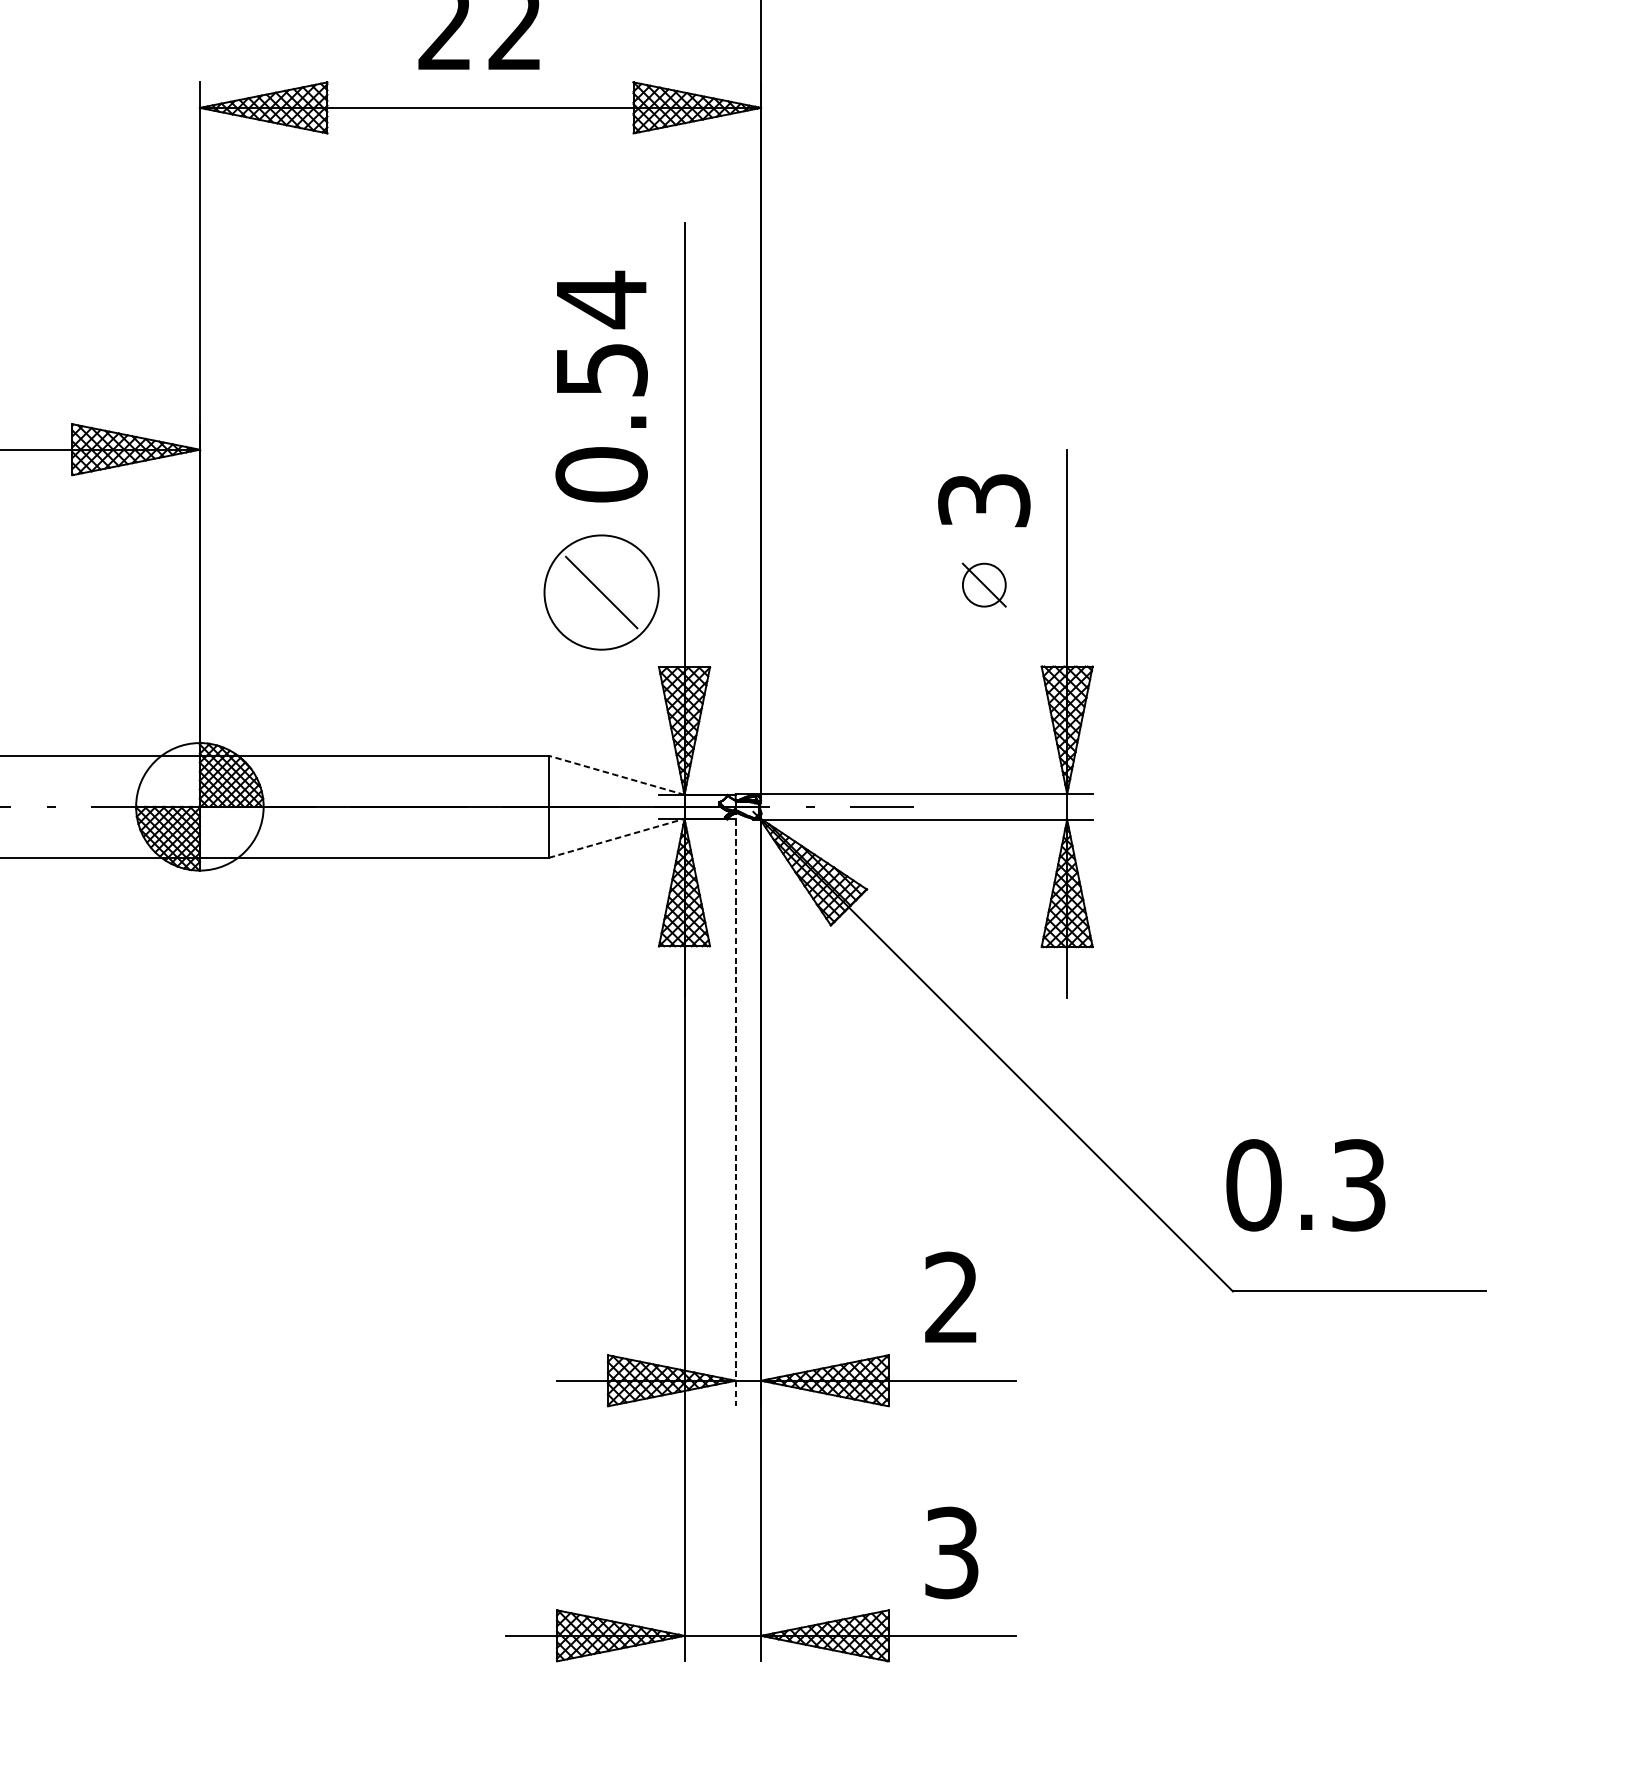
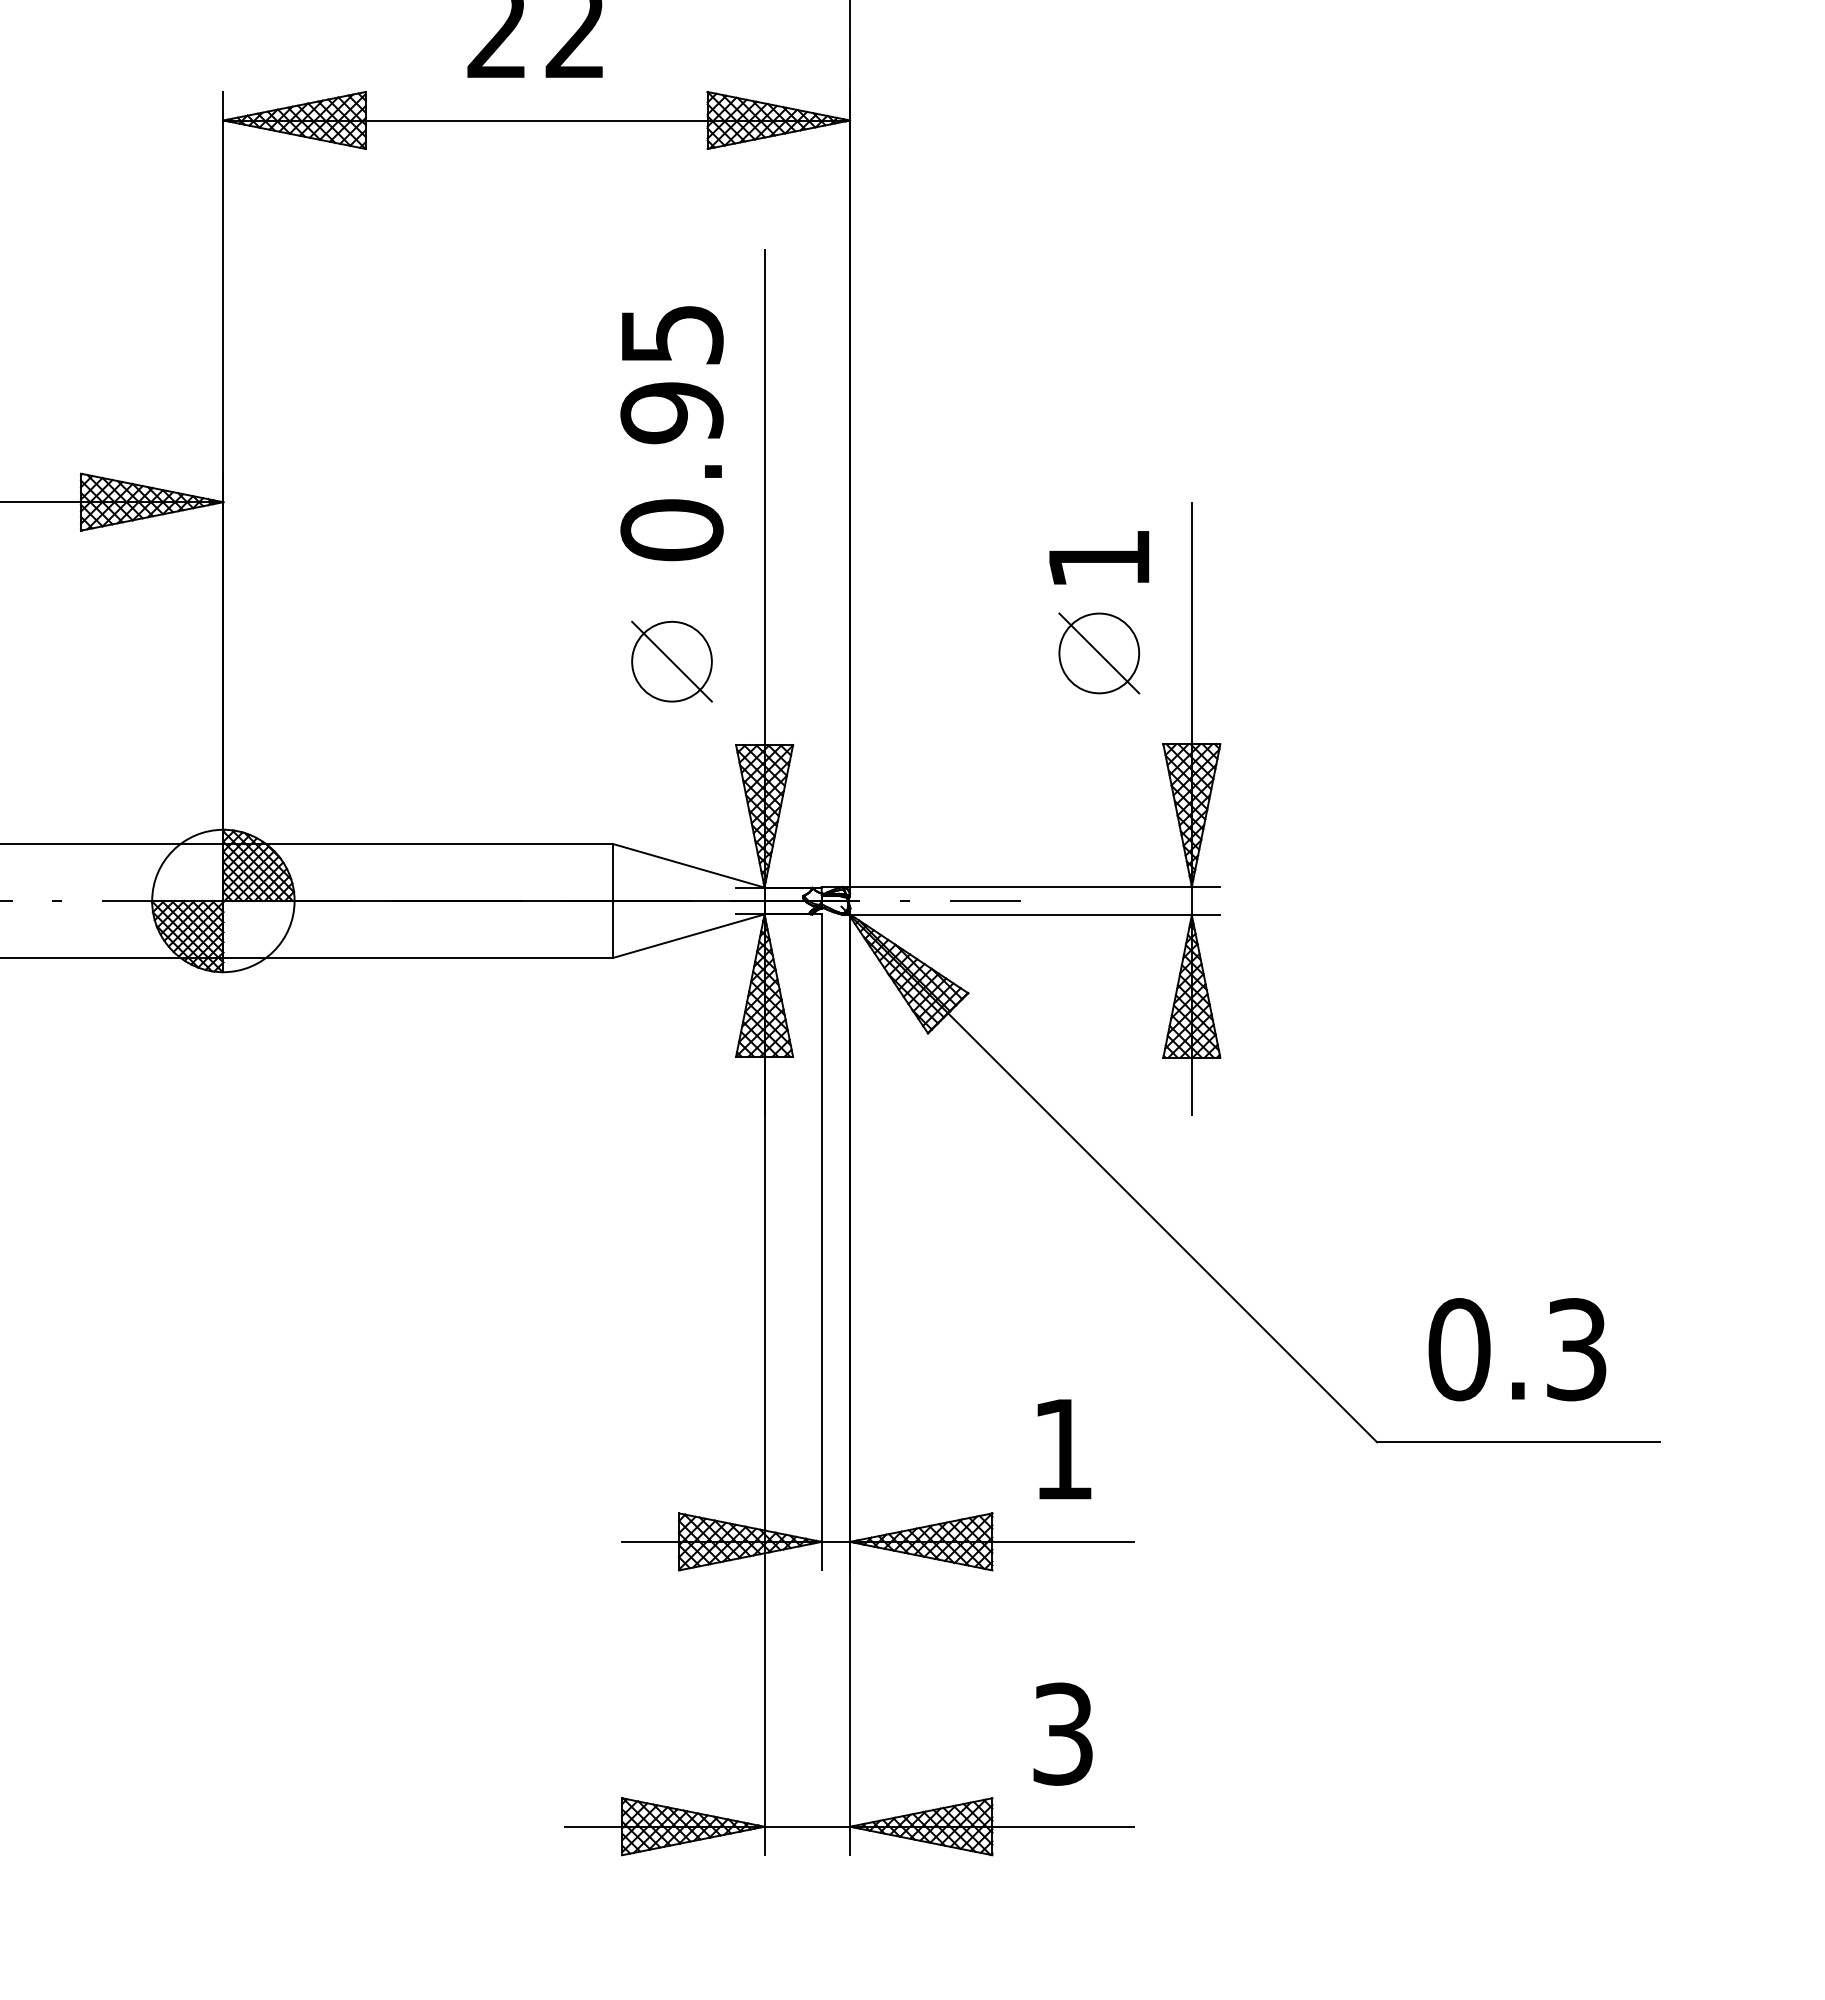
text: (601, 334) -> (671, 373), 0.54 -> 0.95
text: (983, 500) -> (1098, 558), 3 -> 1
part: (984, 585) -> (1099, 653), size x1.67
circle: (601, 592) -> (671, 661), size x0.62
line: (616, 775) -> (688, 865), dashed -> solid
line: (616, 838) -> (688, 936), dashed -> solid
line: (735, 1112) -> (821, 1242), dashed -> solid
text: (1305, 1185) -> (1517, 1349), moved
text: (951, 1297) -> (1062, 1448), 2 -> 1

